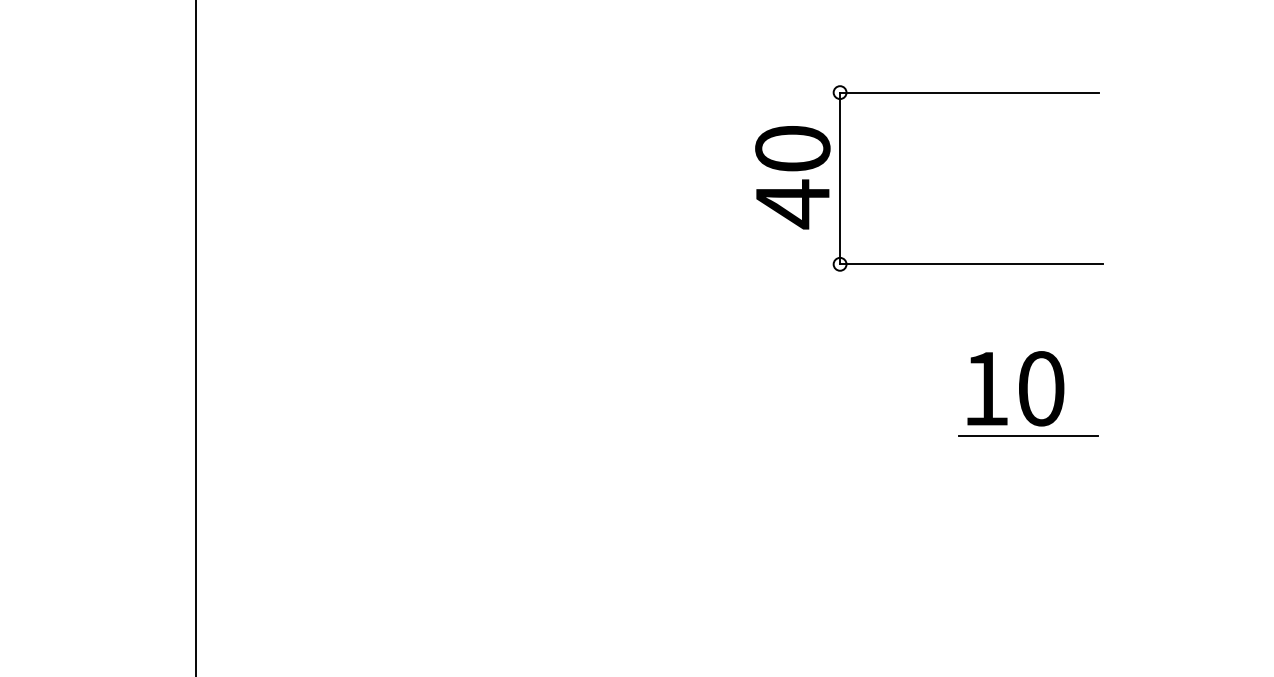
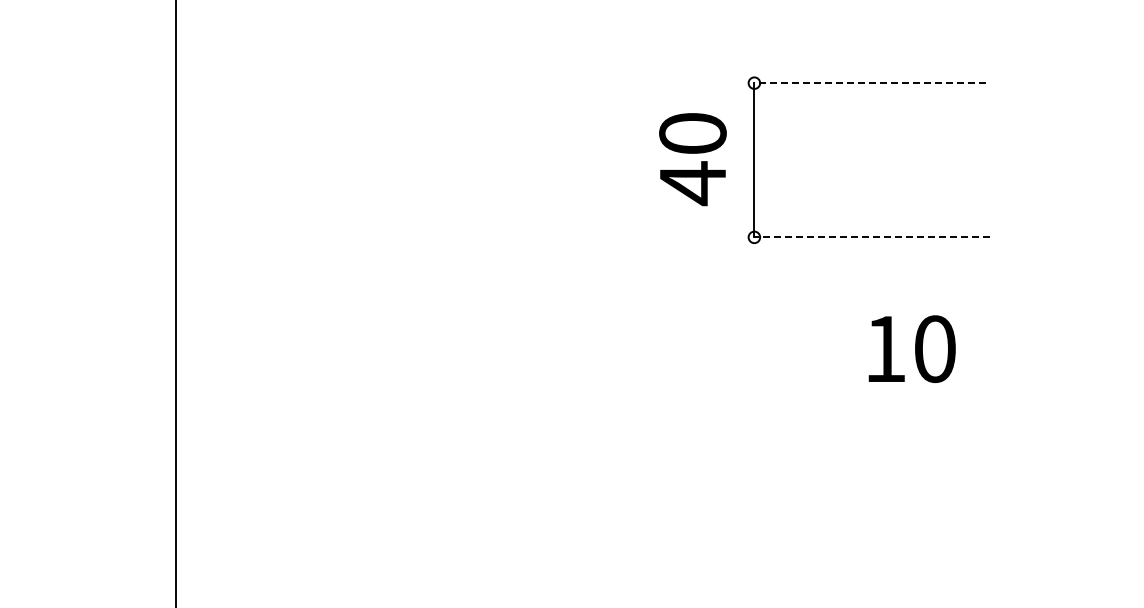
line: (968, 92) -> (869, 83), solid -> dashed
text: (792, 177) -> (692, 159), moved
line: (970, 264) -> (871, 237), solid -> dashed
line: (1028, 435) -> (923, 391), removed

